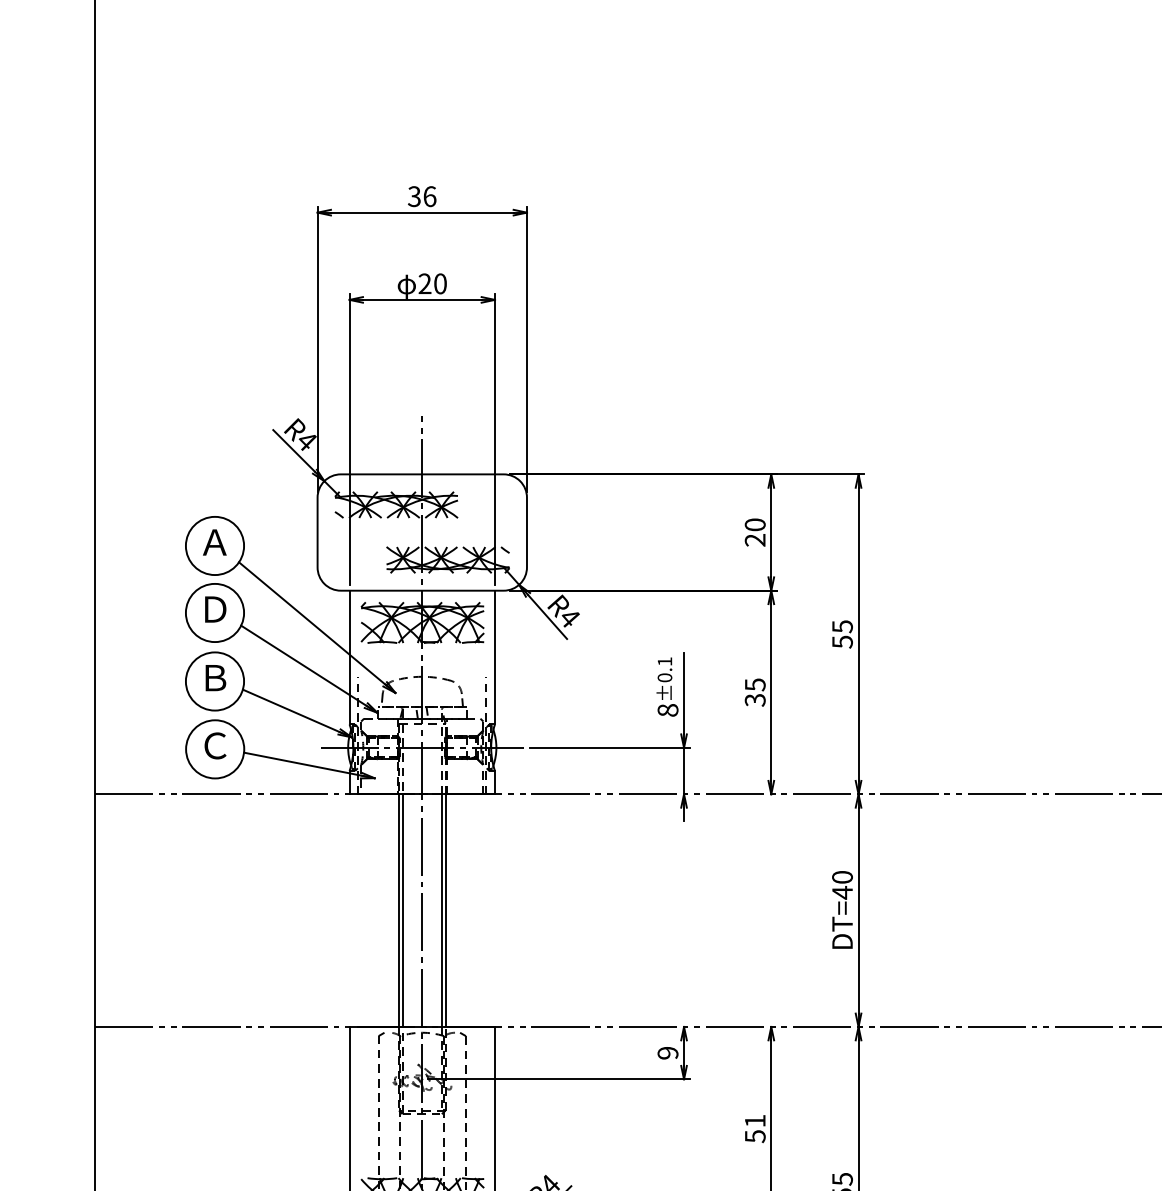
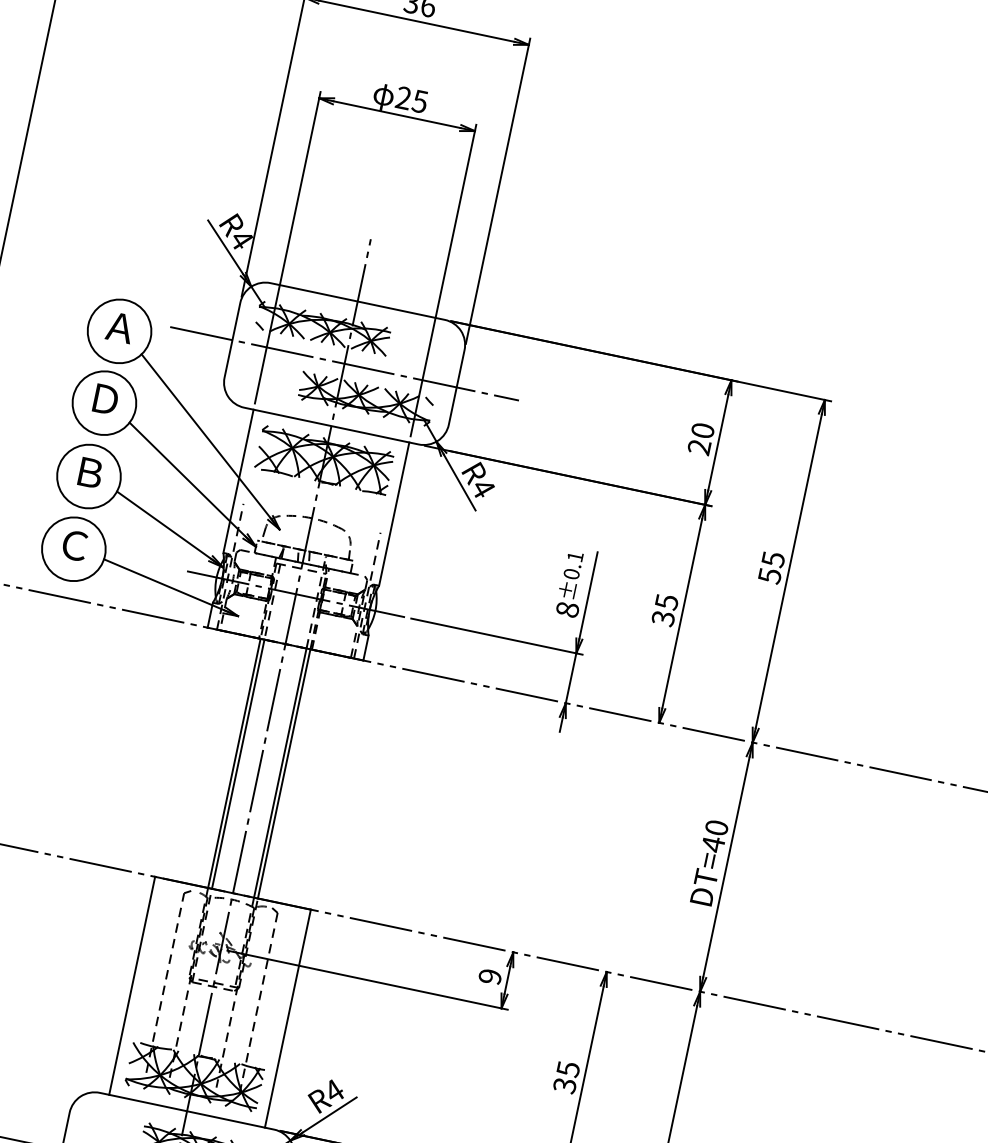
text: (439, 283) -> (419, 100), 20 -> 25
line: (422, 532) -> (344, 363), added
text: (754, 1128) -> (565, 1076), 51 -> 35

